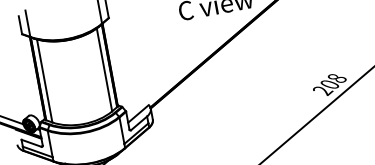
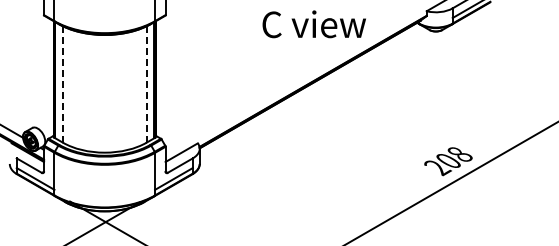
line: (104, 69) -> (146, 83), solid -> dashed
line: (44, 81) -> (62, 84), solid -> dashed

